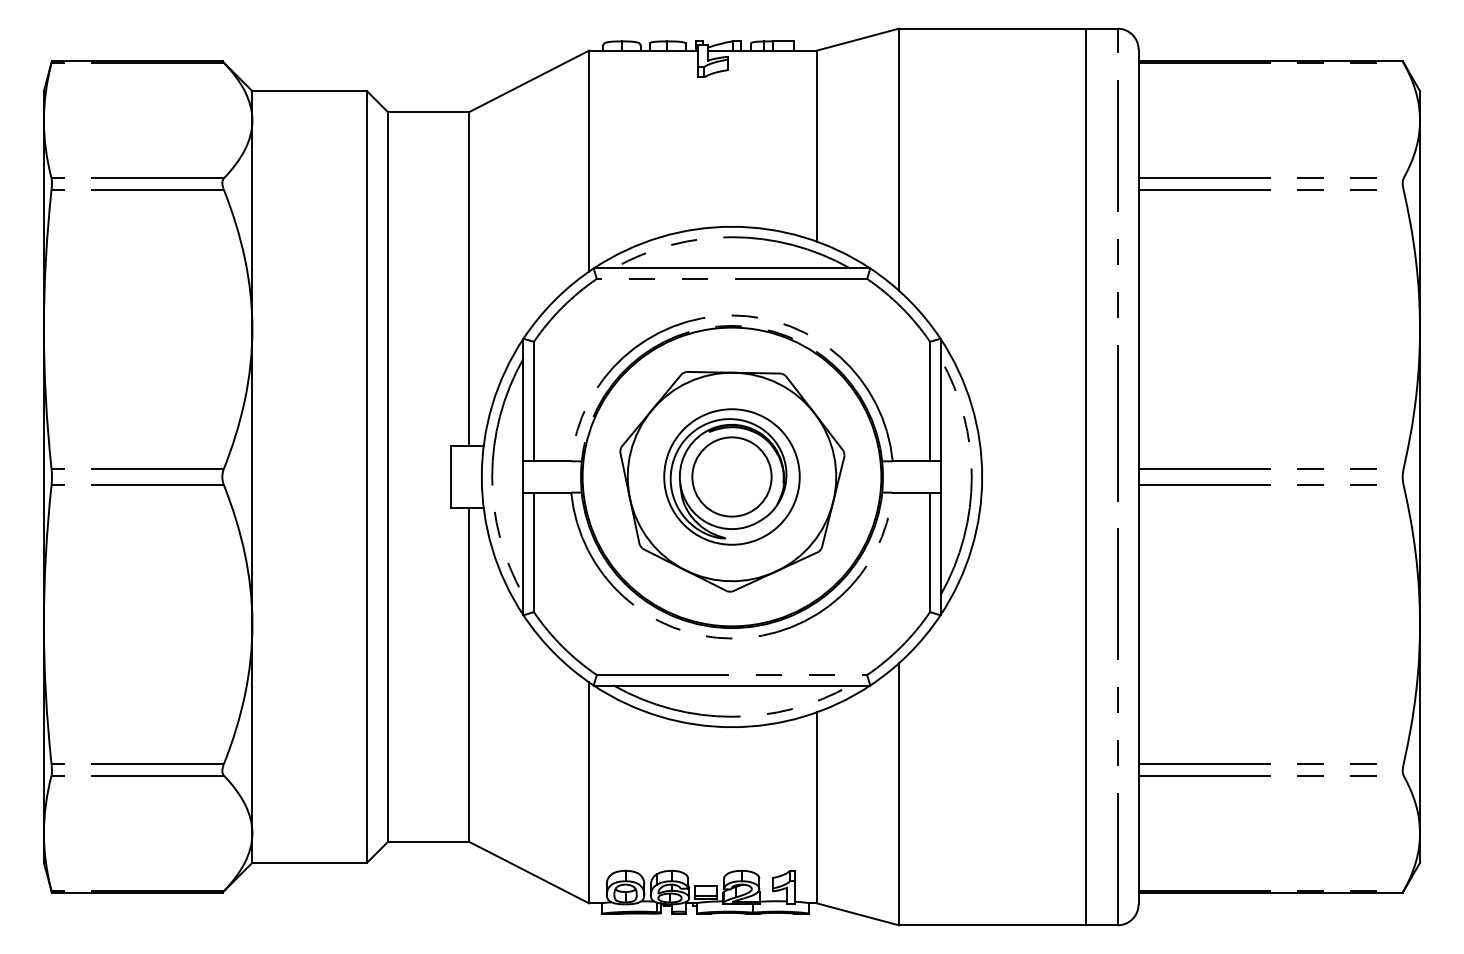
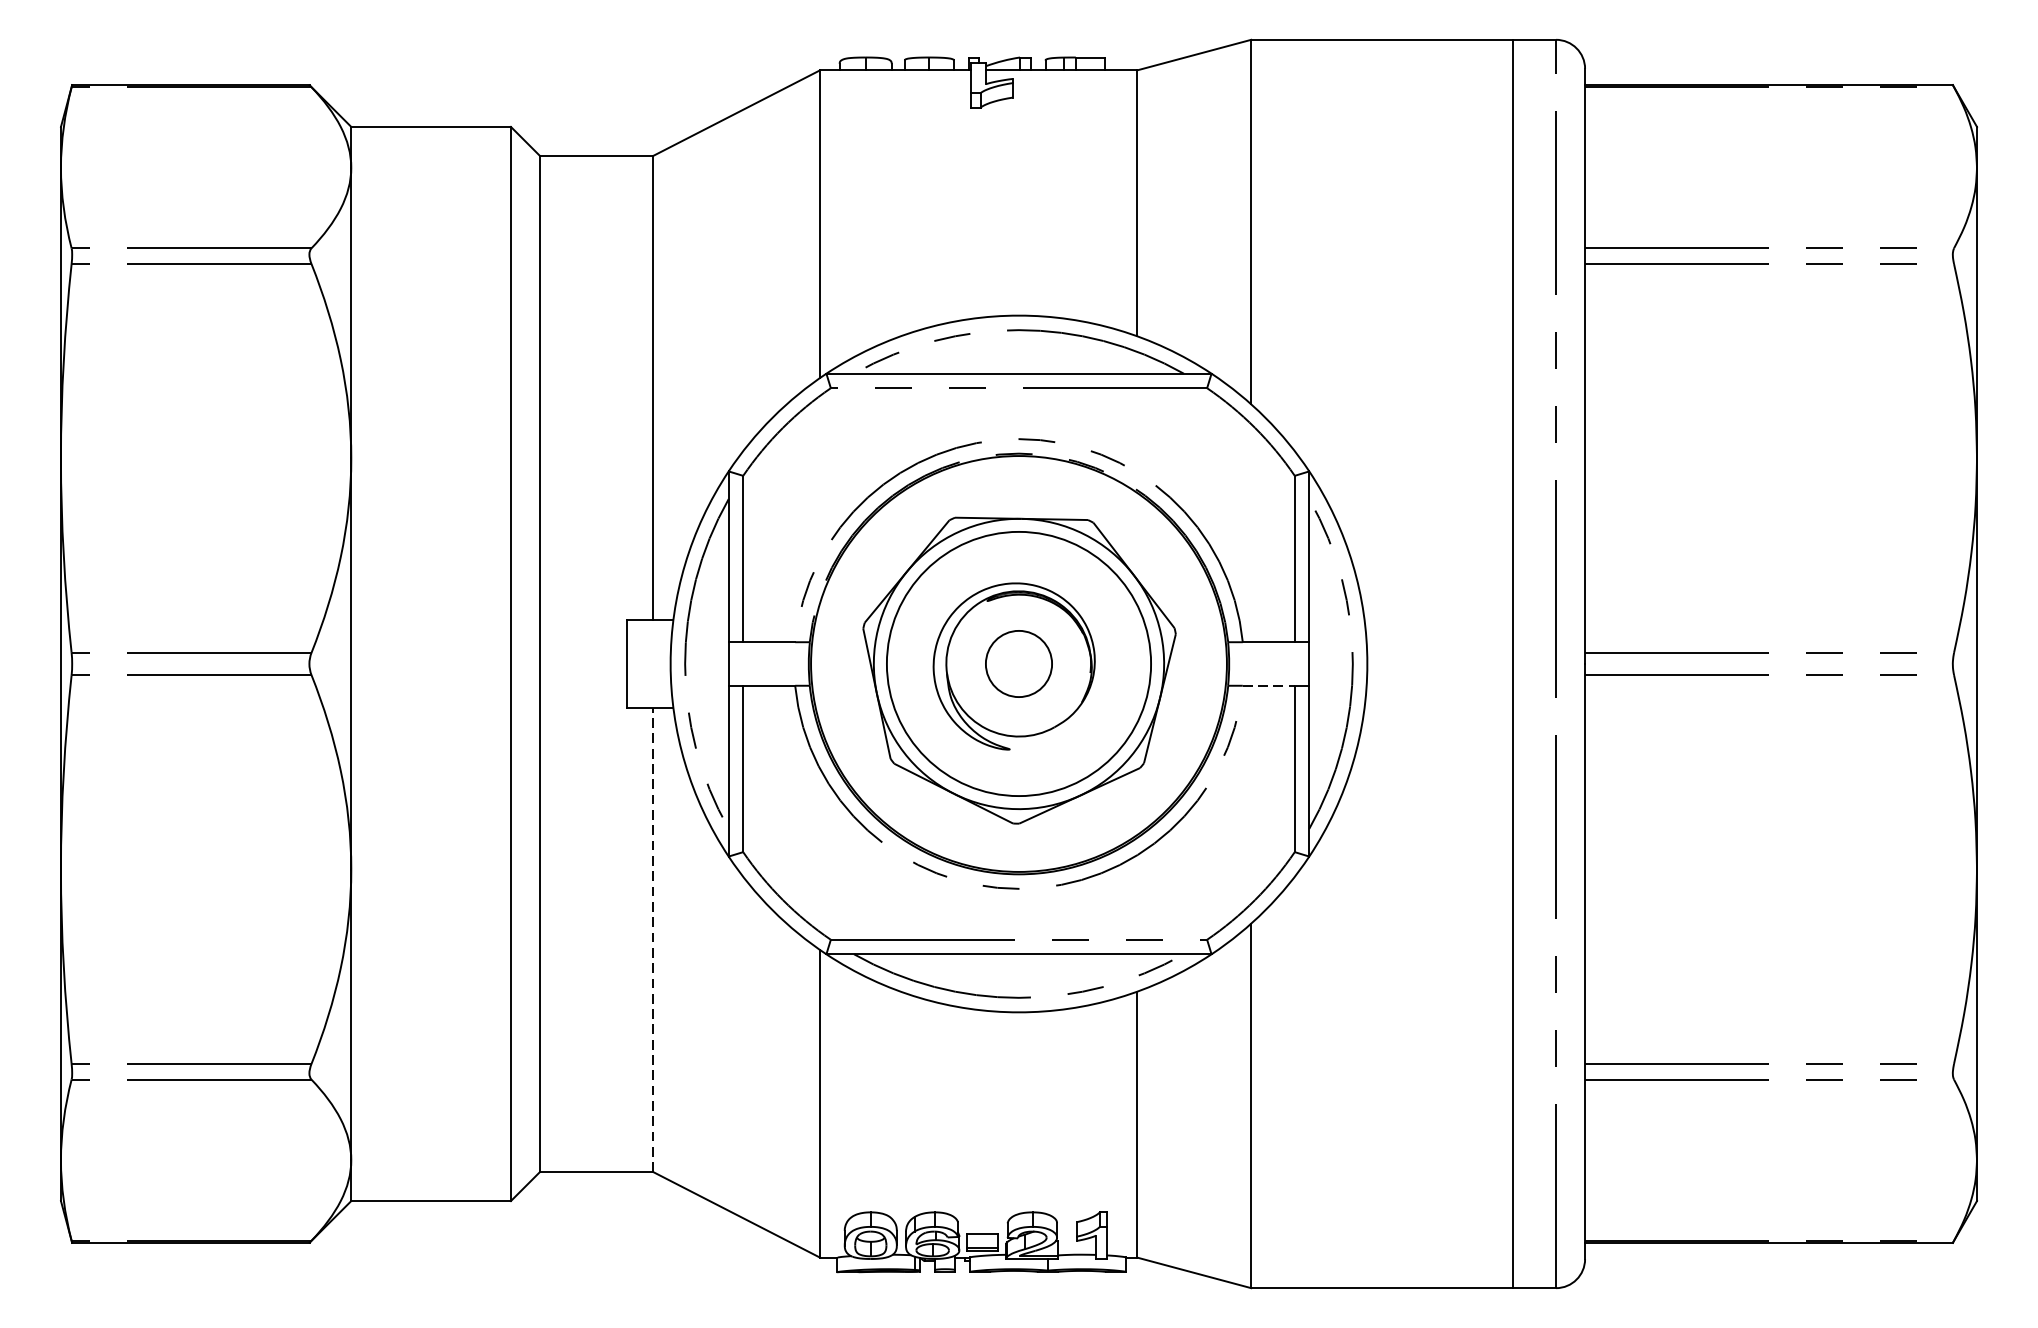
circle: (731, 476) -> (1018, 663), size x0.6
circle: (731, 476) -> (1018, 663), size x1.4
line: (911, 492) -> (1268, 685), solid -> dashed
line: (469, 675) -> (653, 940), solid -> dashed

